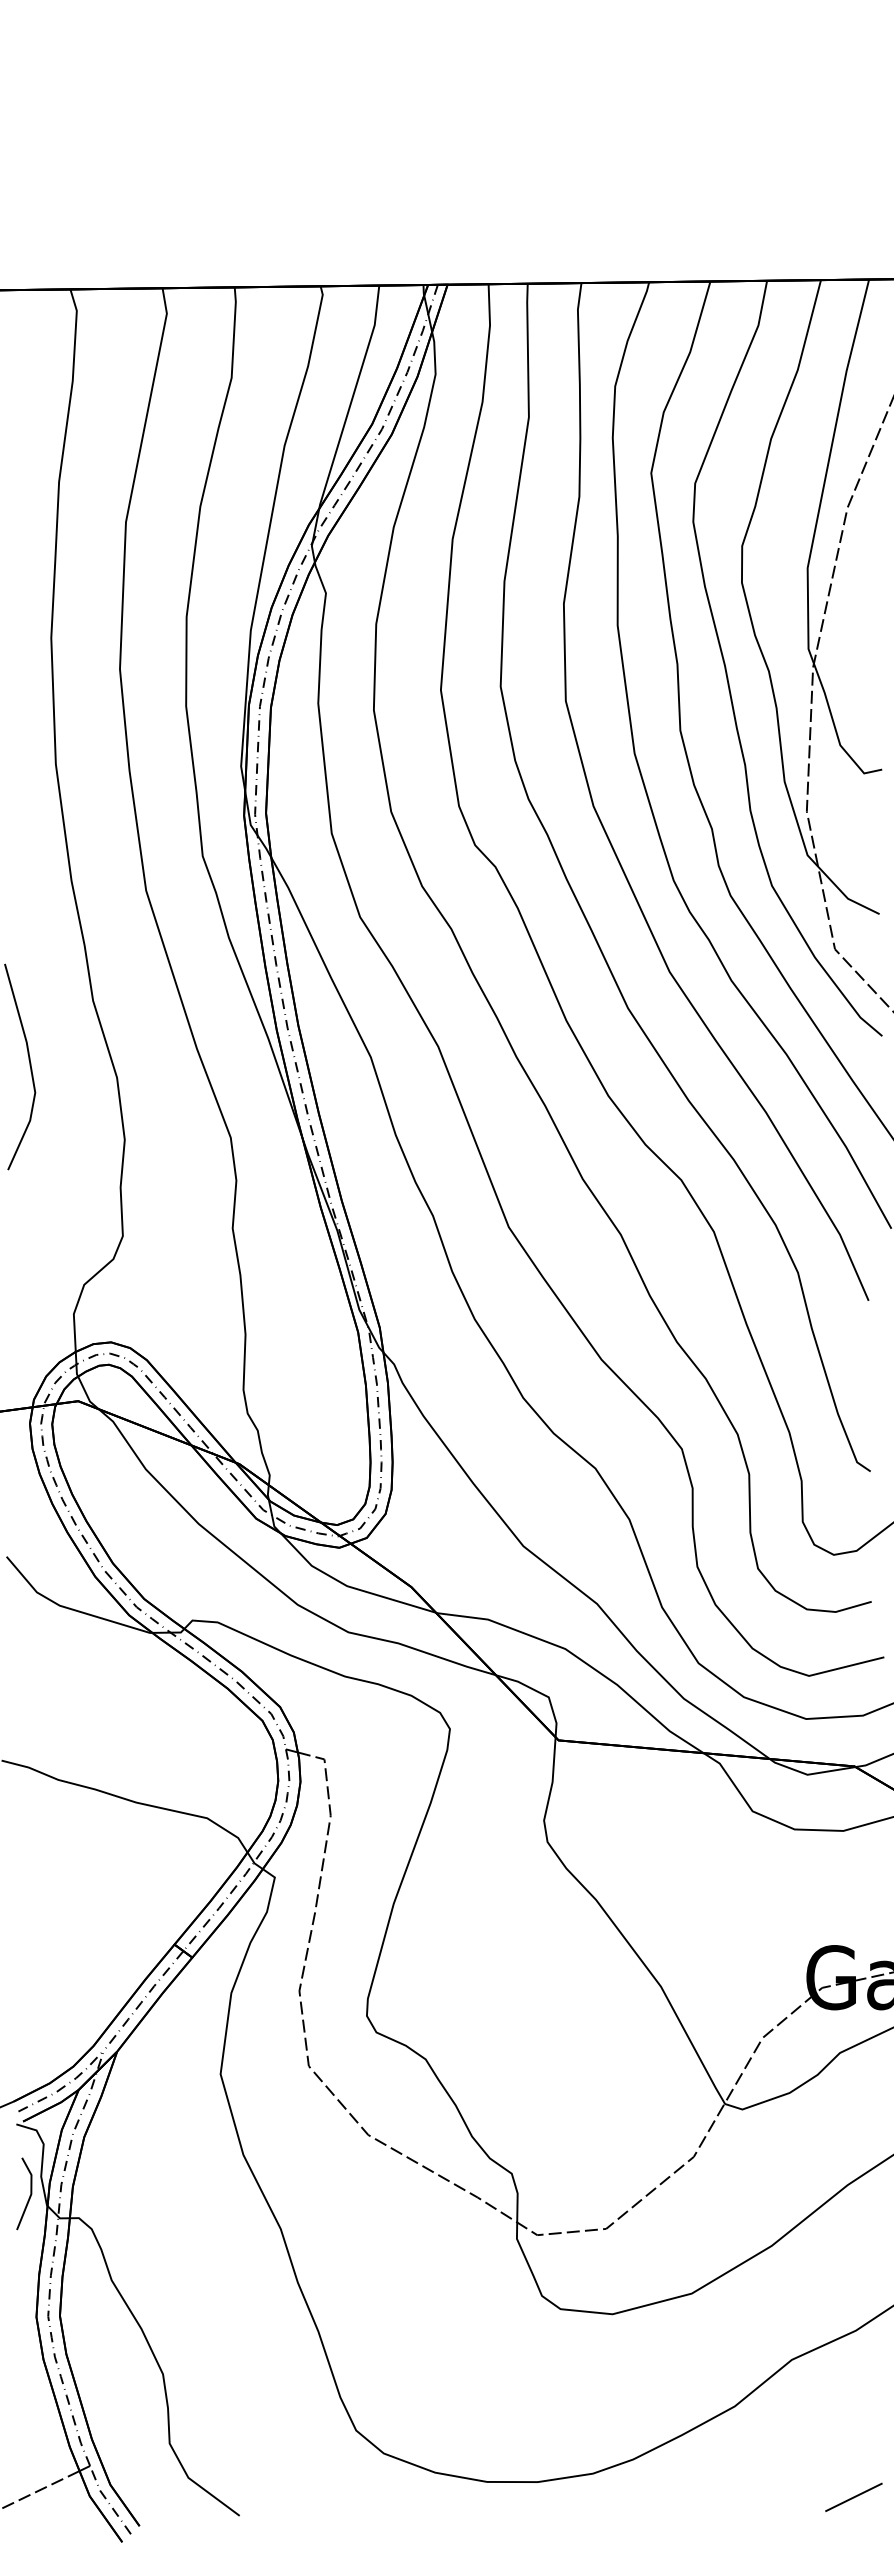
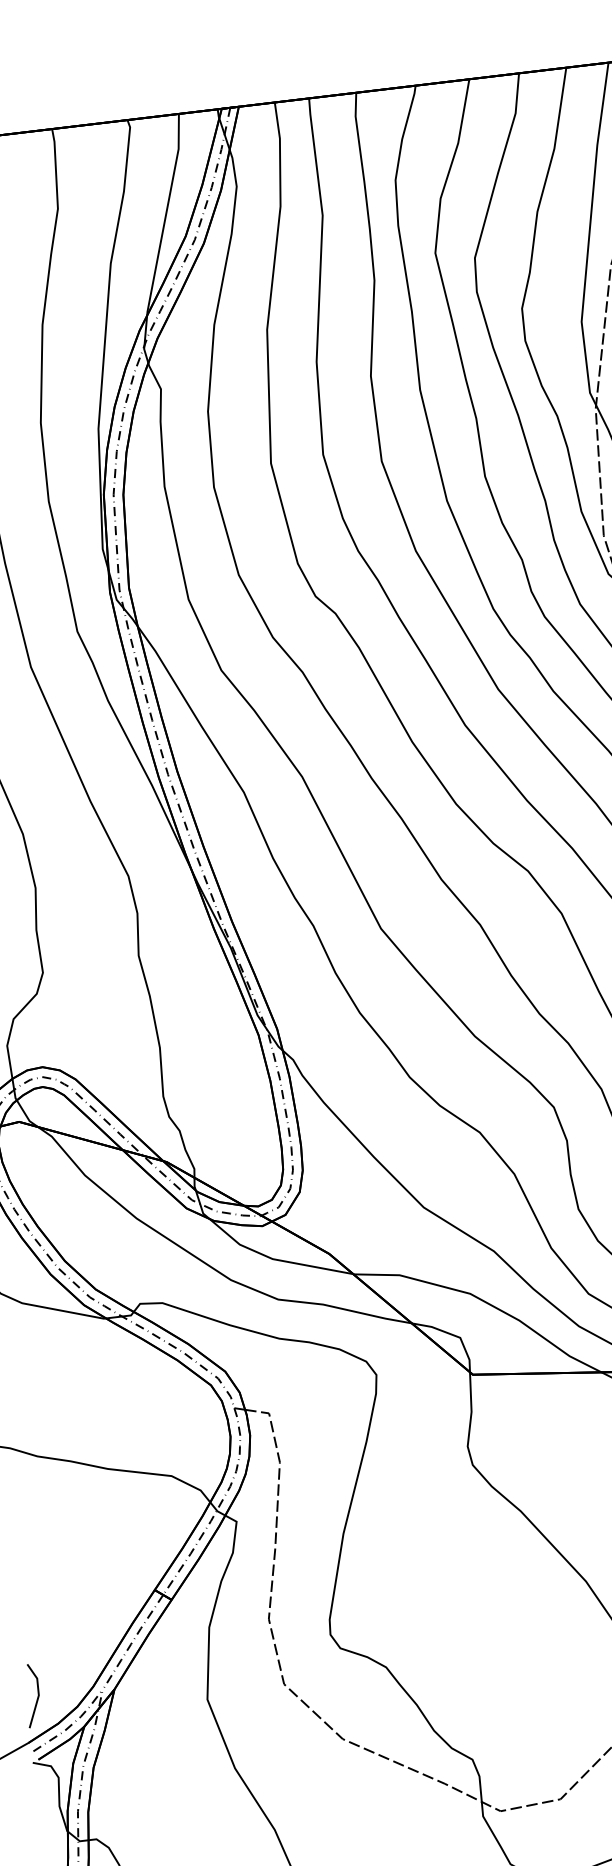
line: (29, 2195) -> (37, 1696), moved

